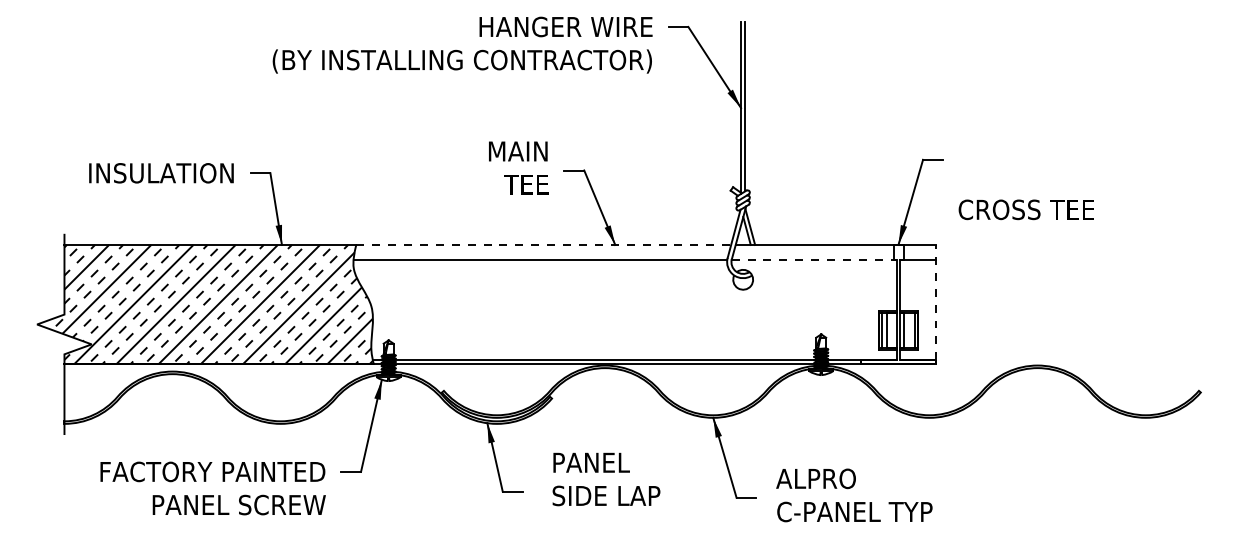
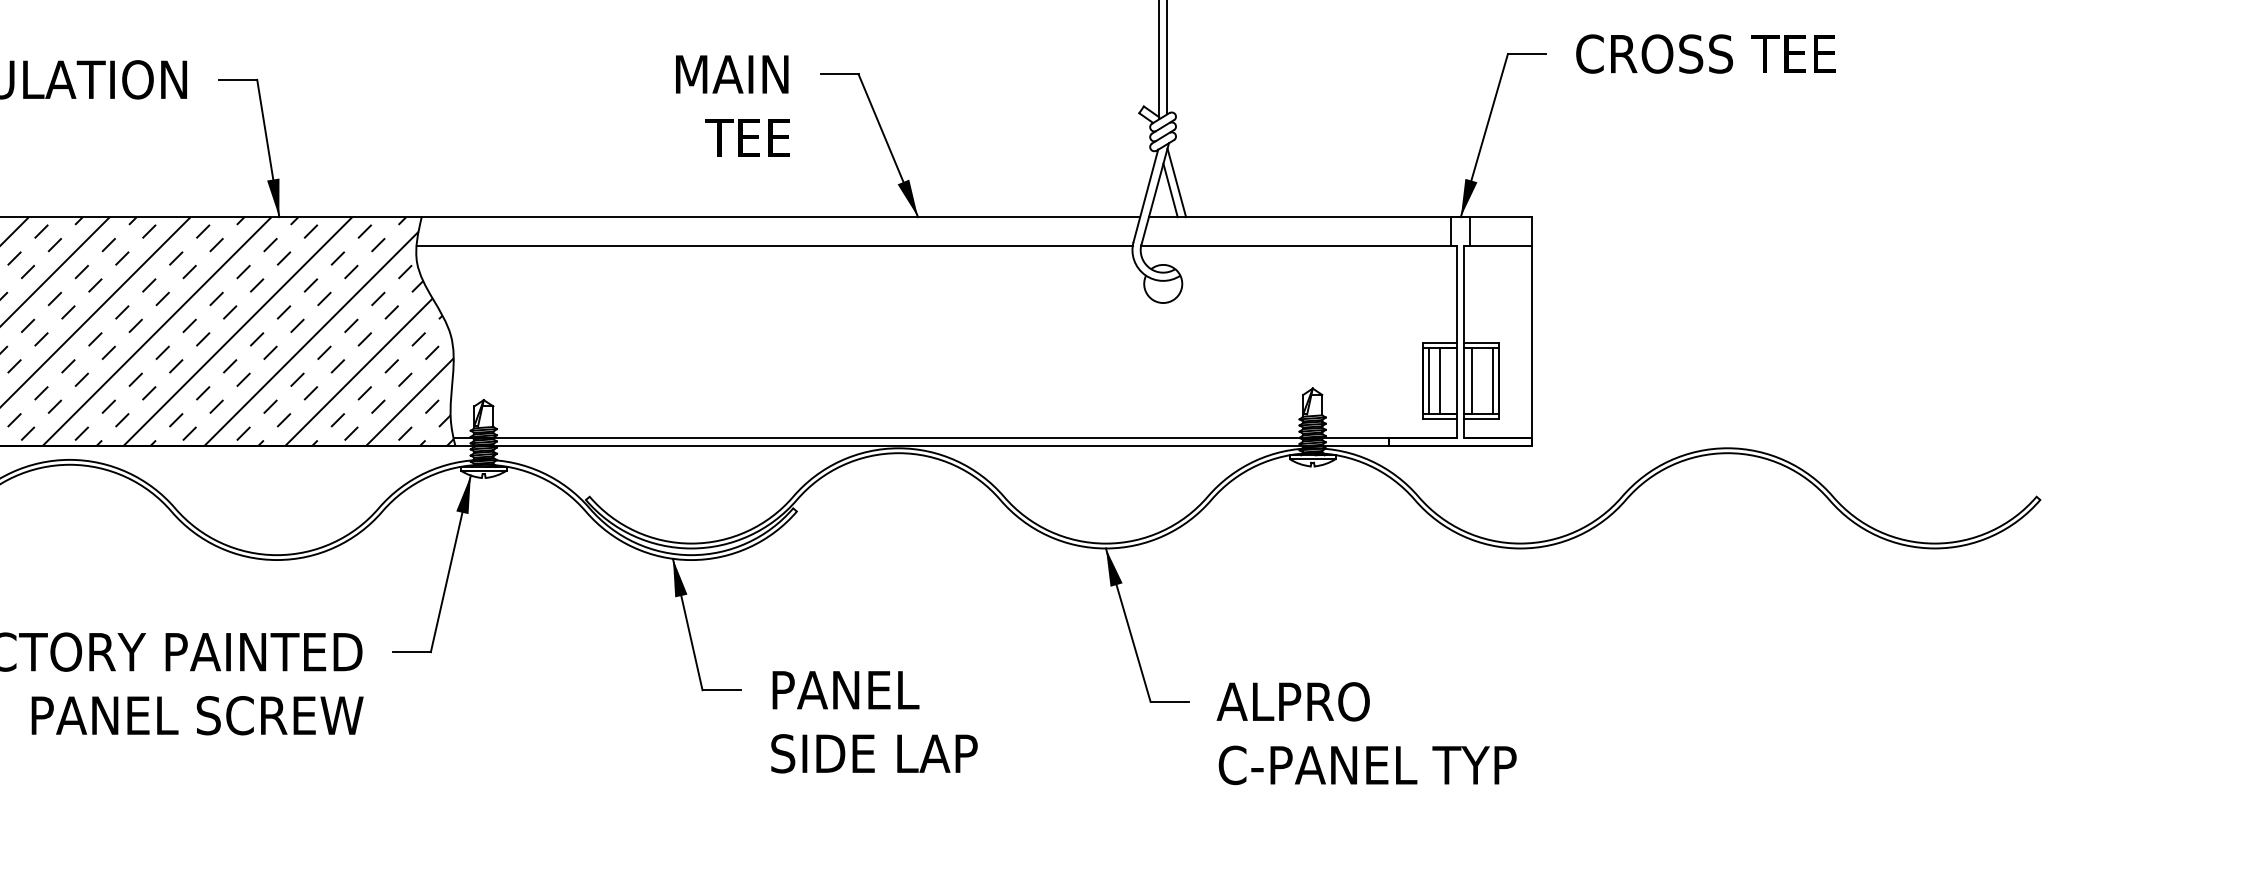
text: (518, 167) -> (732, 105), moved
text: (1025, 209) -> (1704, 53), moved
line: (544, 244) -> (782, 216), dashed -> solid
line: (814, 259) -> (1299, 245), dashed -> solid
line: (935, 302) -> (1531, 327), dashed -> solid
text: (606, 479) -> (874, 722), moved
text: (854, 495) -> (1366, 733), moved

